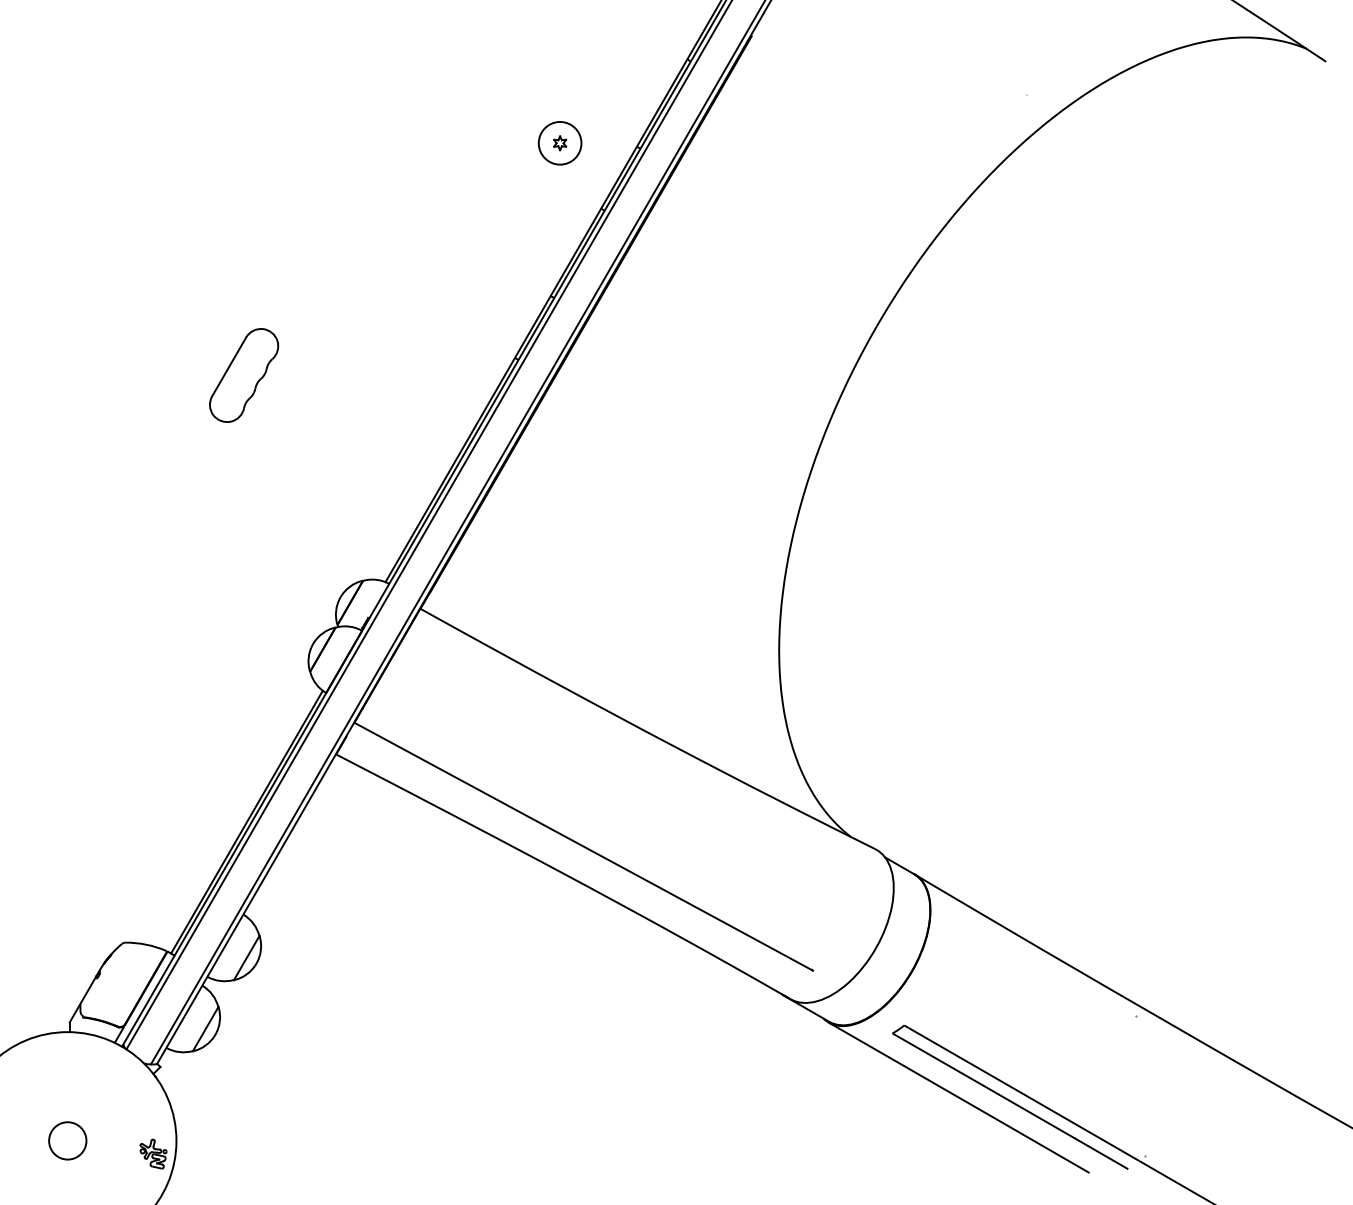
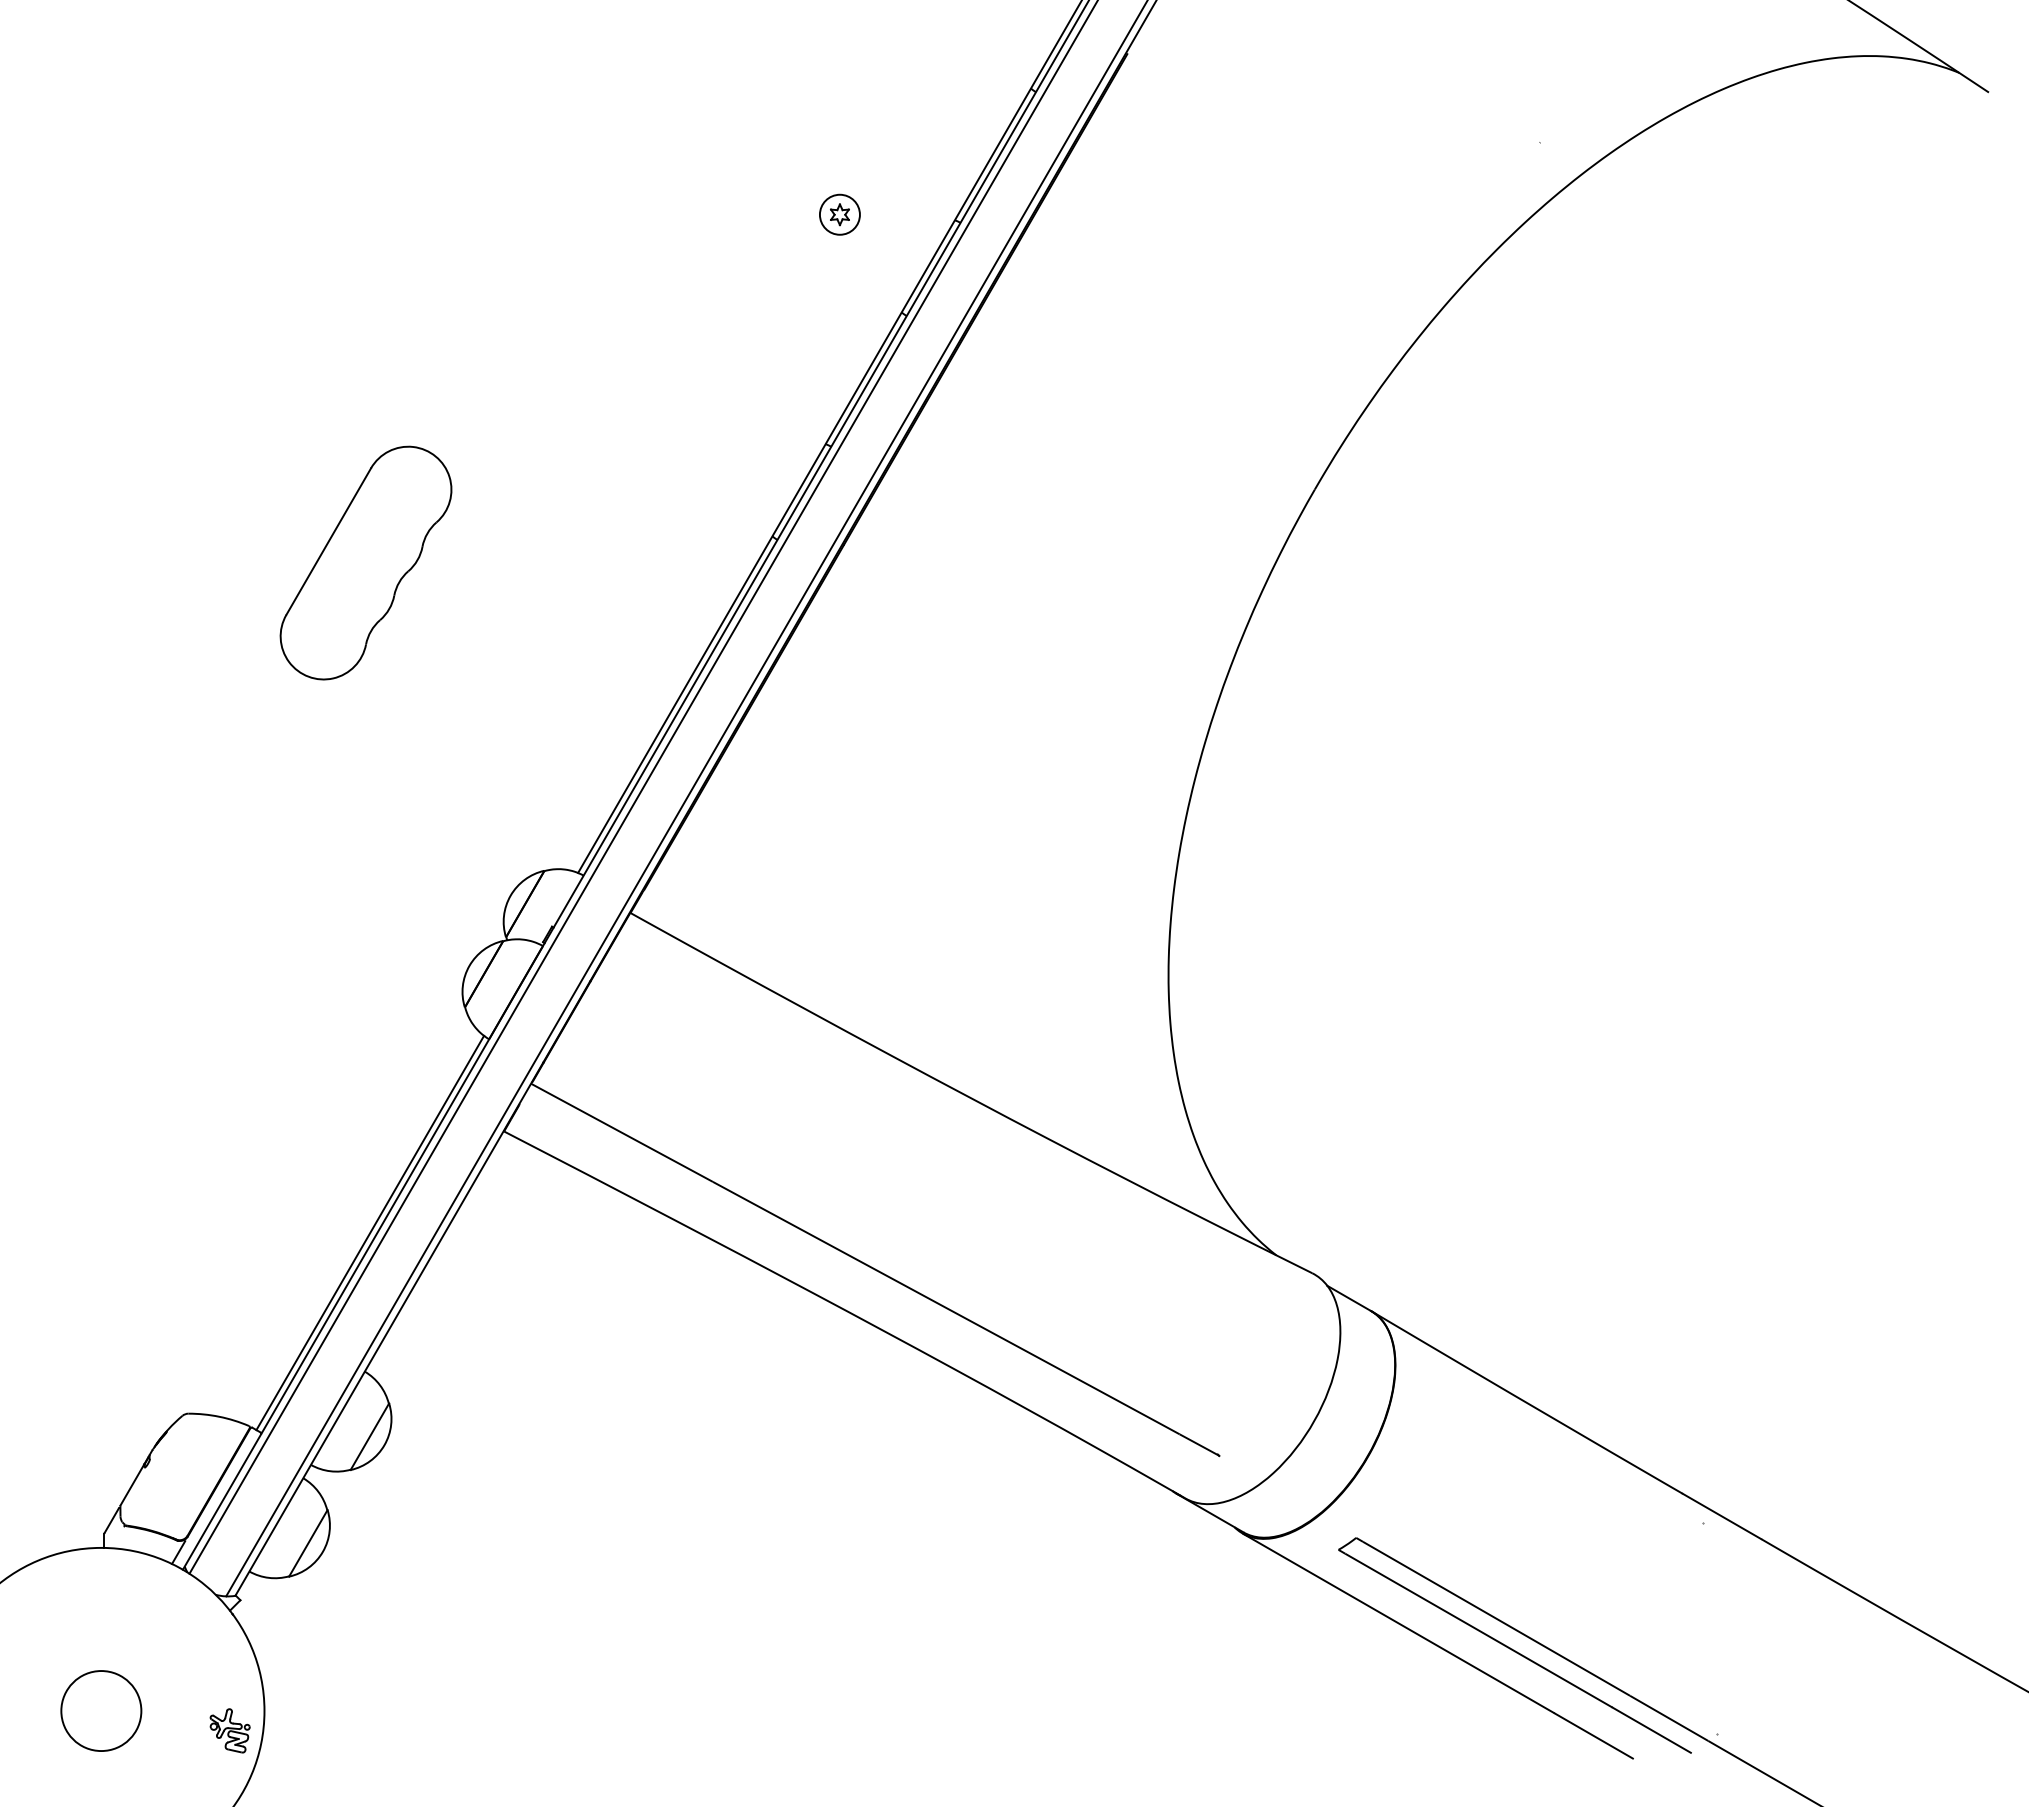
circle: (559, 142) -> (839, 213), size x0.62
part: (243, 375) -> (365, 563), size x1.67
circle: (67, 1140) -> (101, 1710), size x1.43

